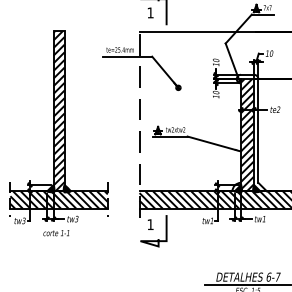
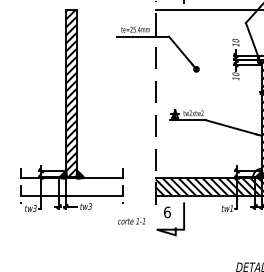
hatch: (58, 199) -> (71, 186), removed
text: (150, 224) -> (167, 212), 1 -> 6
text: (56, 233) -> (131, 221), moved

